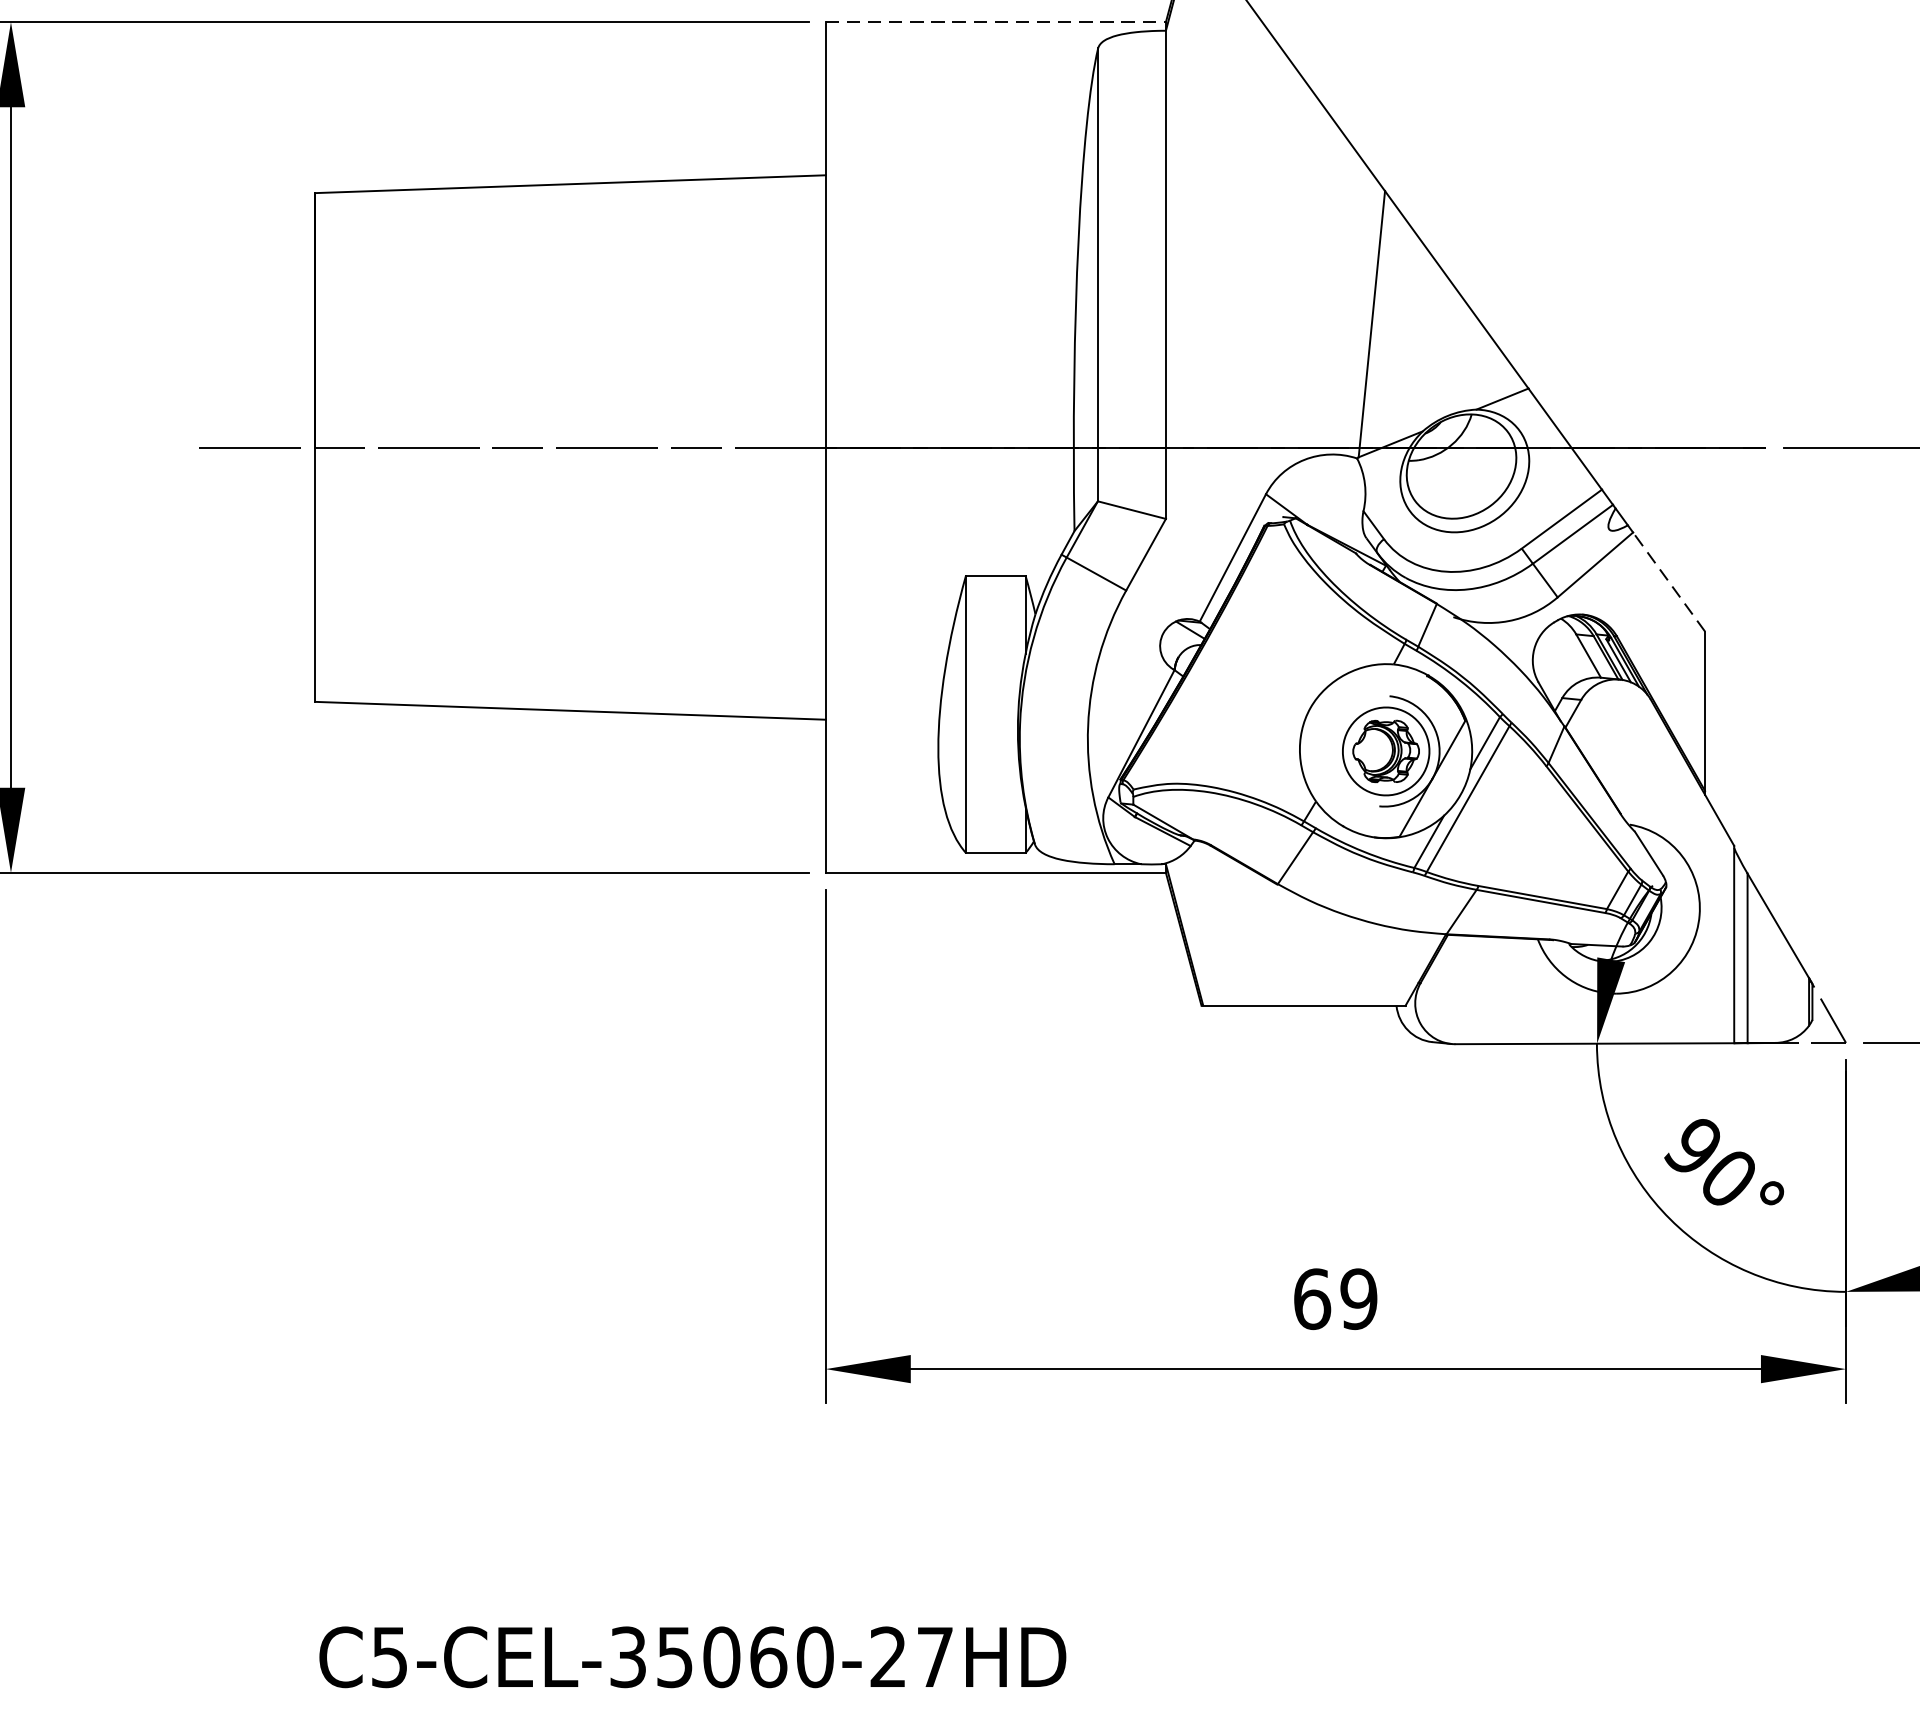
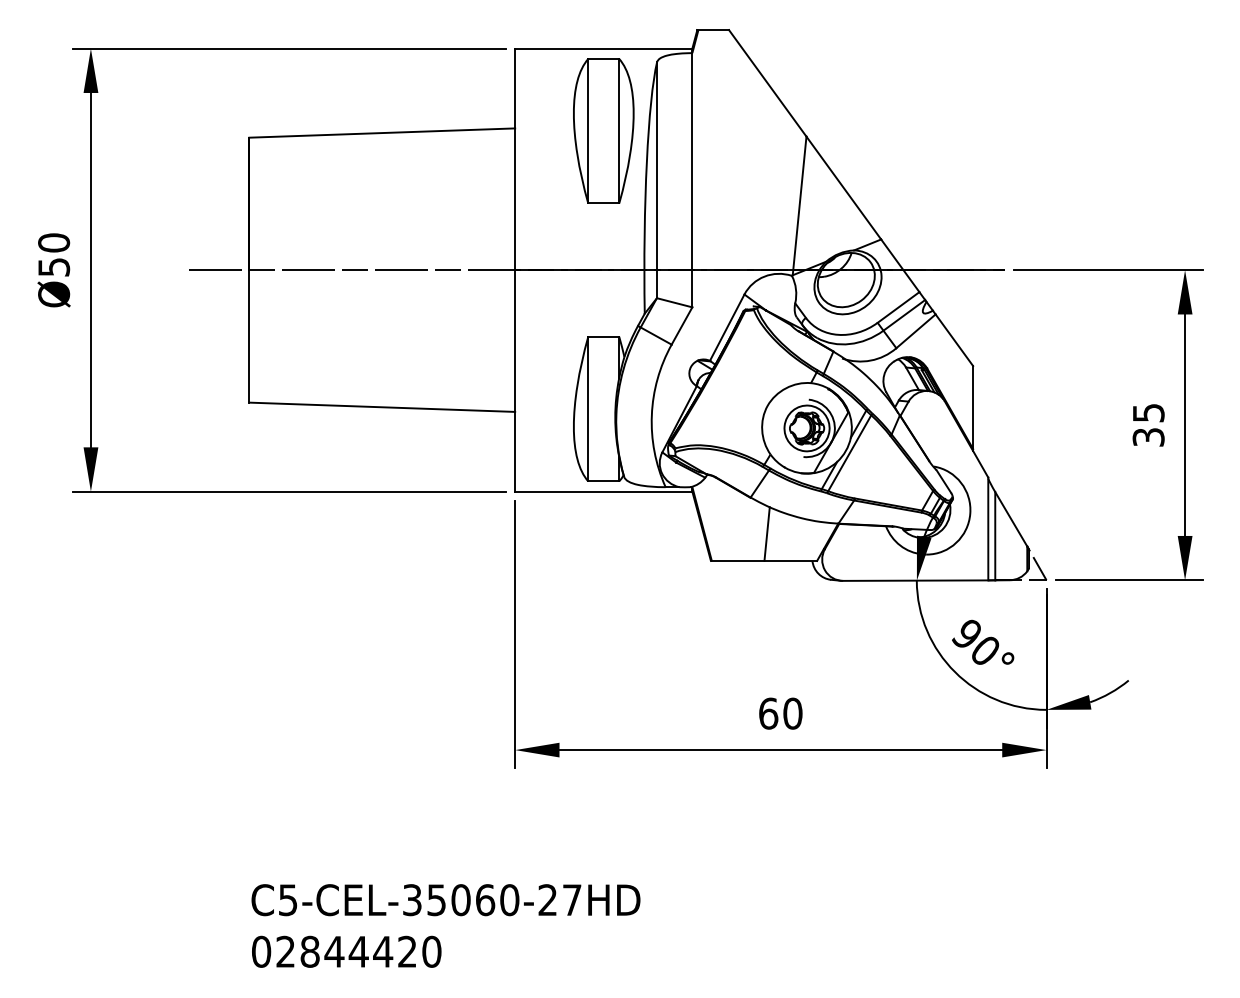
line: (995, 21) -> (603, 48), dashed -> solid
part: (995, 179) -> (603, 130), added
line: (1669, 582) -> (954, 340), dashed -> solid
line: (1308, 953) -> (766, 533), added
text: (1358, 1298) -> (792, 713), 69 -> 60

